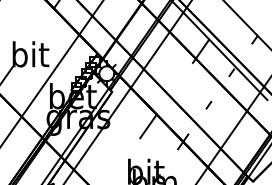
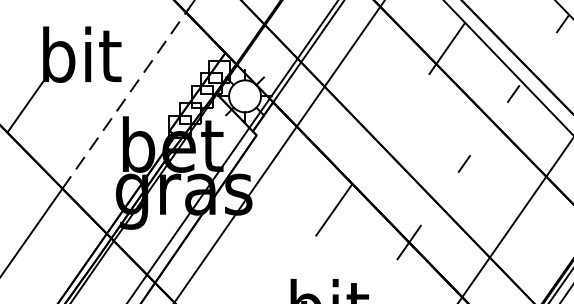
line: (50, 75) -> (124, 100), solid -> dashed

